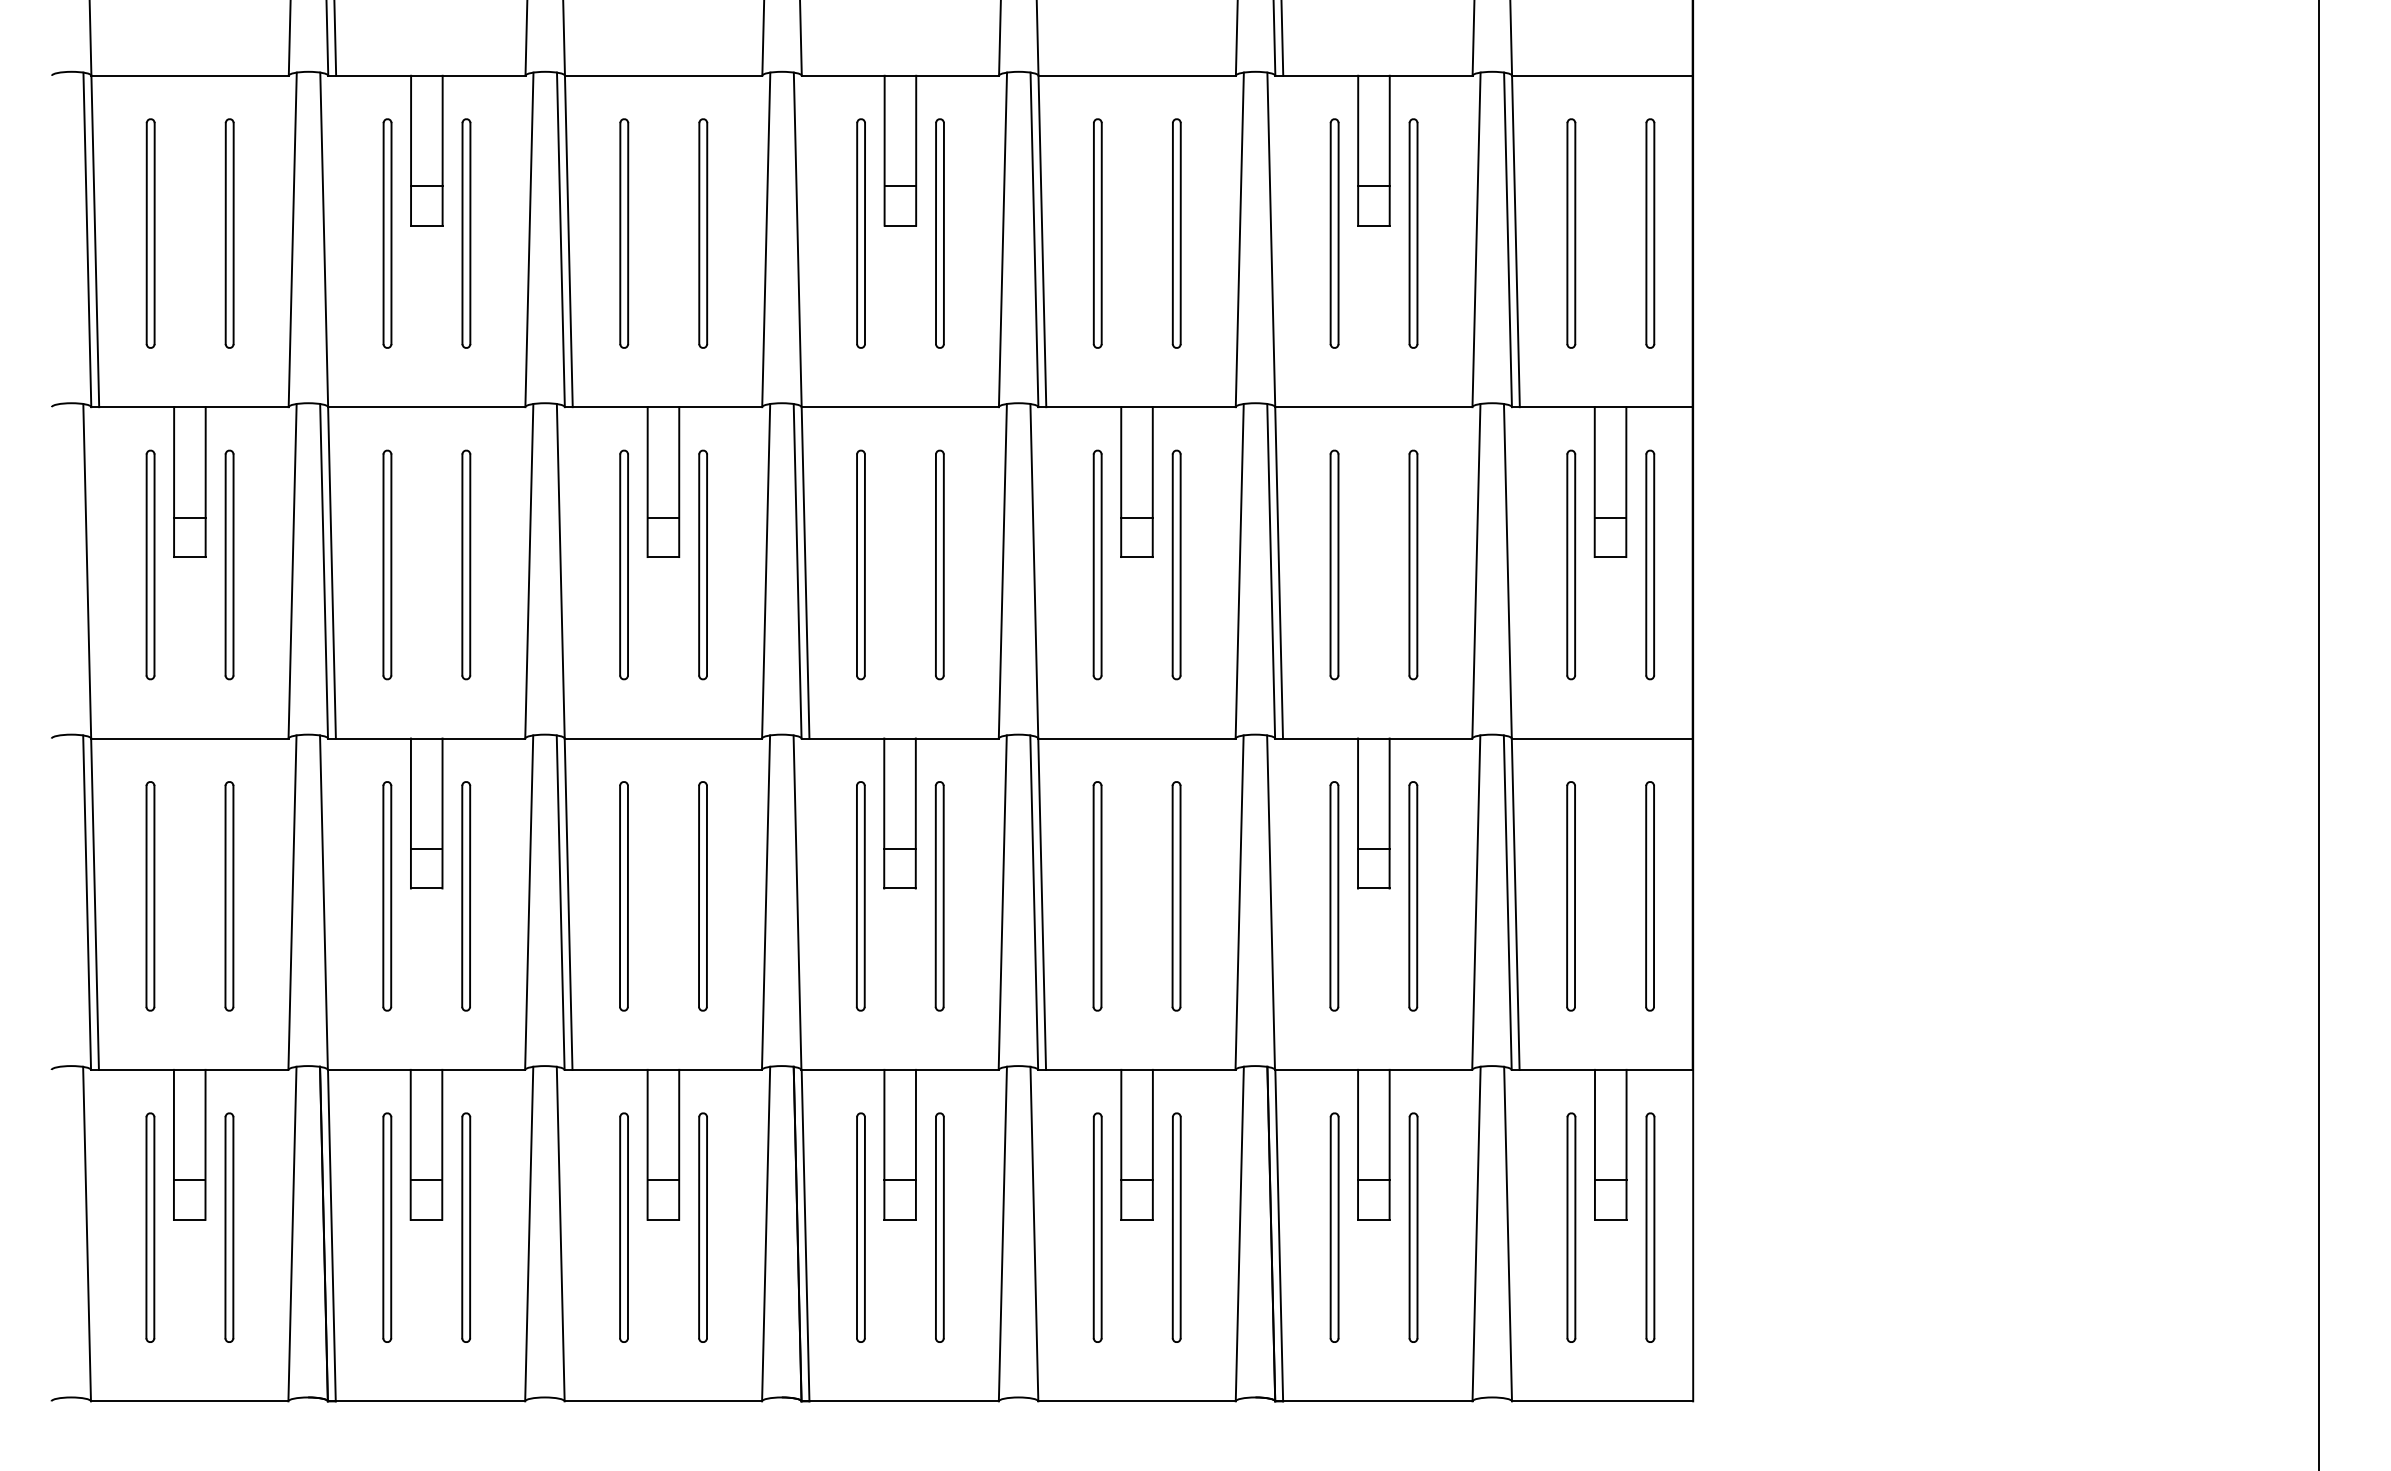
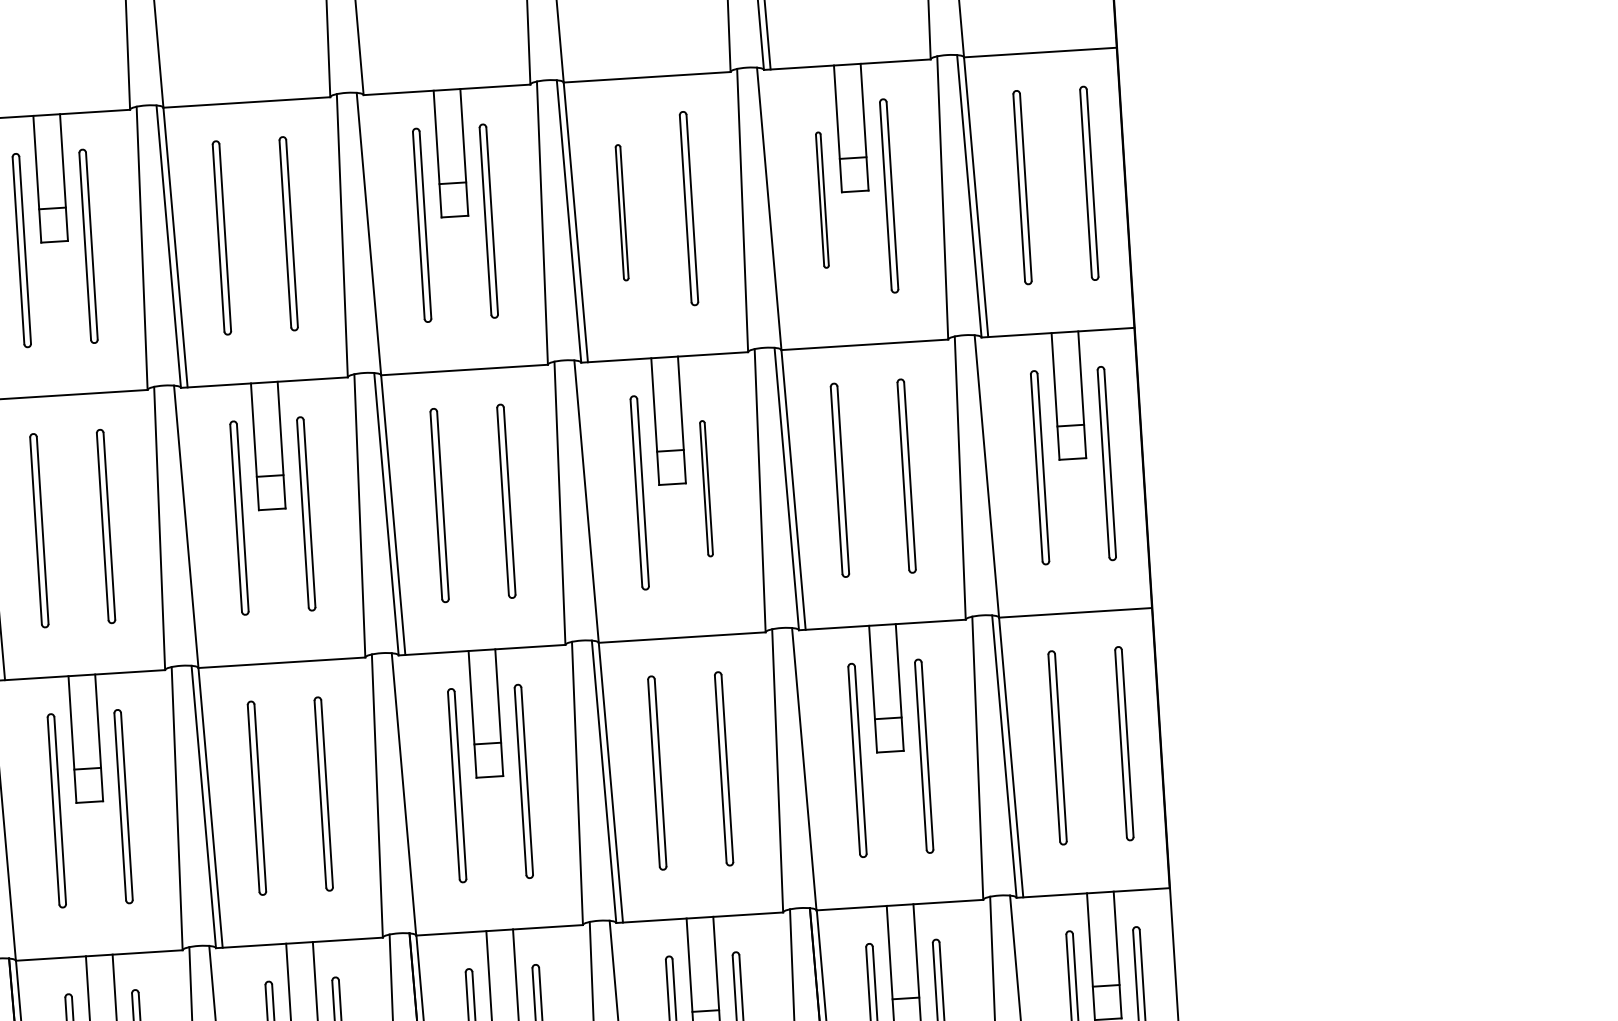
part: (1097, 233) -> (621, 212), size x0.7
part: (1334, 233) -> (822, 200), size x0.7
part: (1176, 564) -> (706, 488), size x0.7

